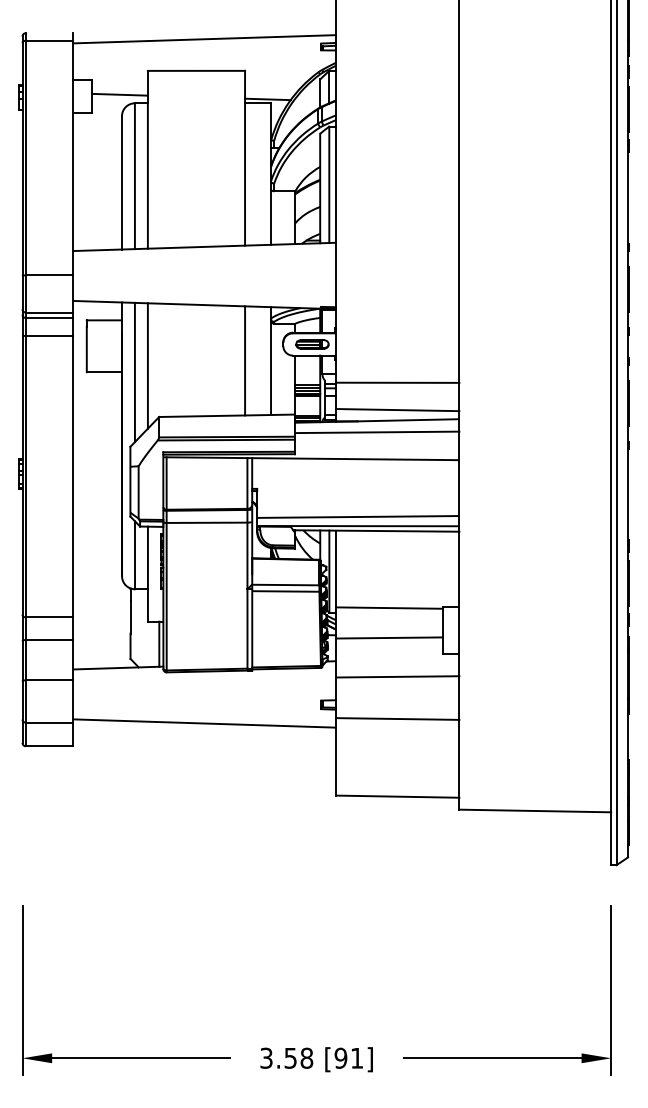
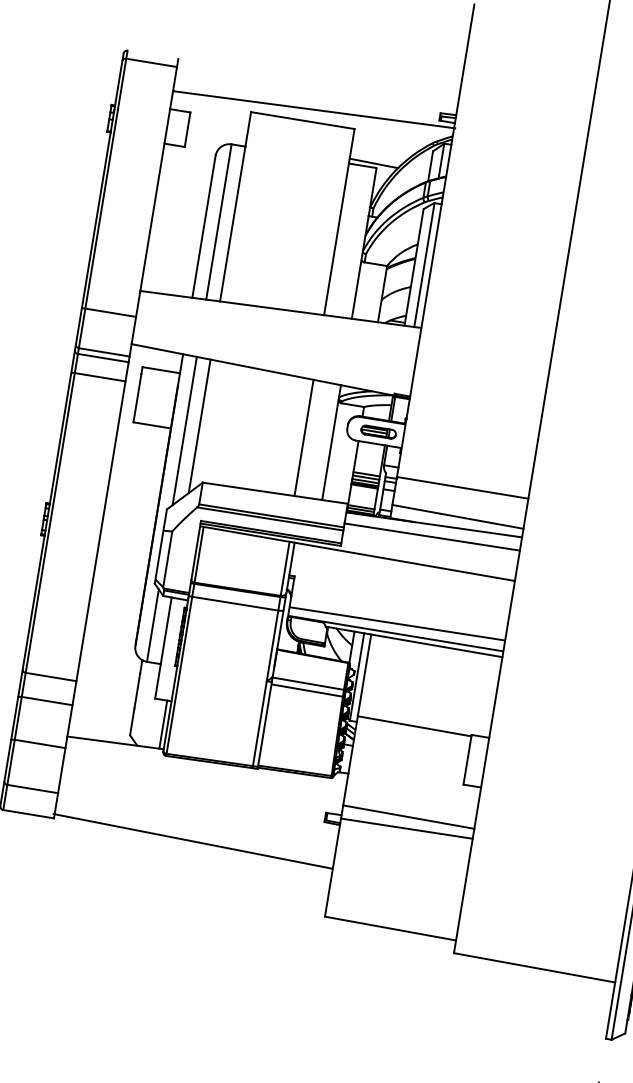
line: (204, 39) -> (314, 110), moved
line: (119, 94) -> (216, 132), removed
line: (388, 637) -> (408, 757), removed
line: (397, 676) -> (406, 828), moved
line: (397, 718) -> (408, 816), moved
line: (204, 723) -> (192, 841), moved

